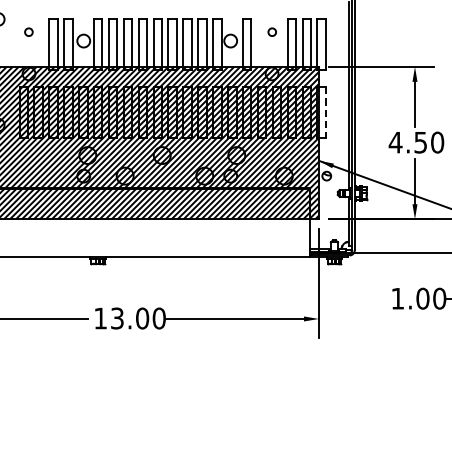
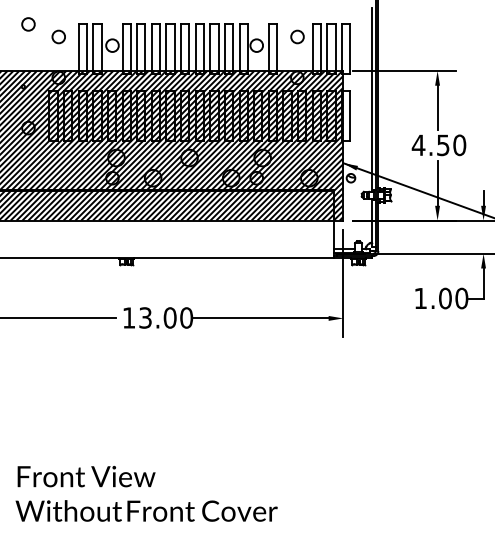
circle: (28, 31) -> (58, 36), size x1.67
circle: (272, 31) -> (297, 36), size x1.67
line: (326, 112) -> (350, 115), dashed -> solid

